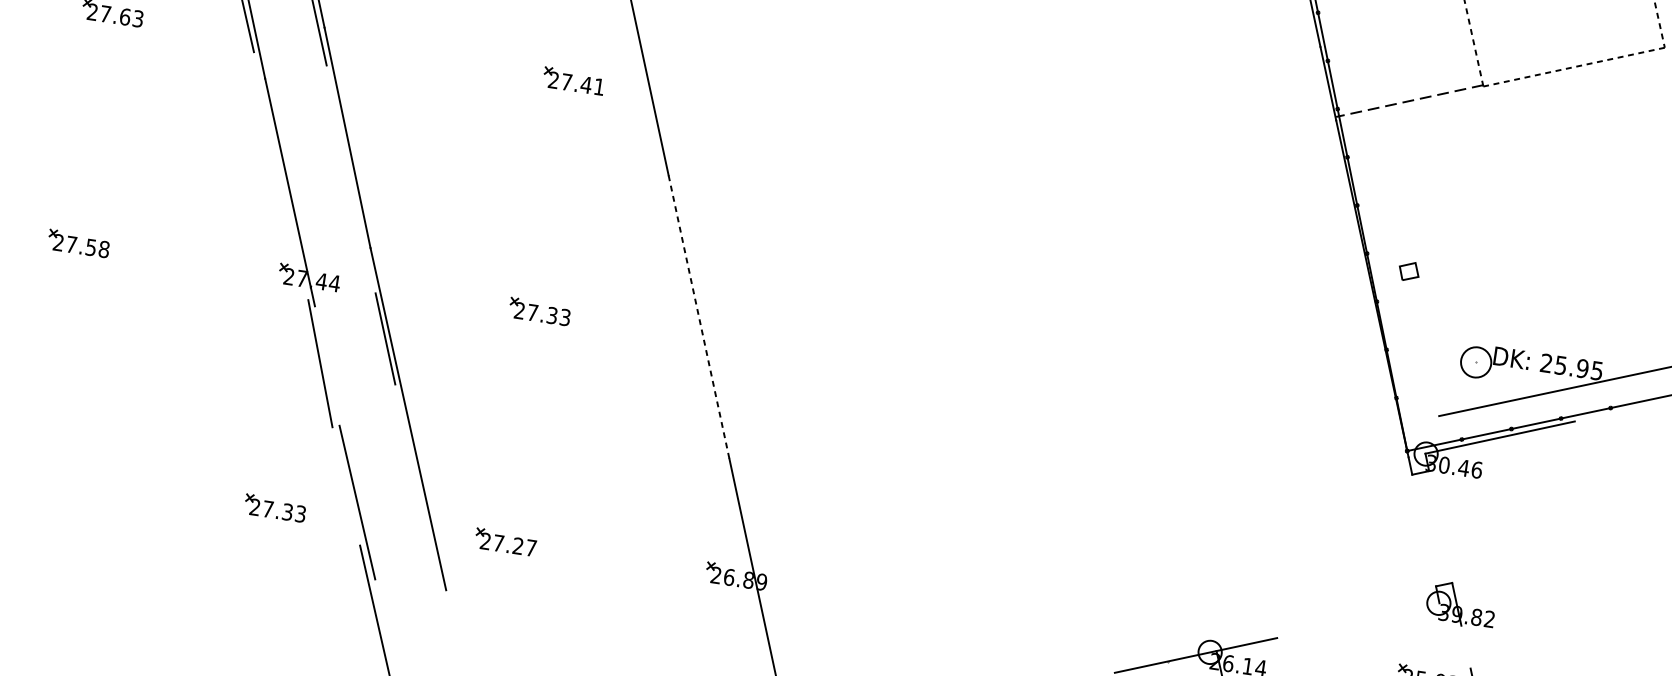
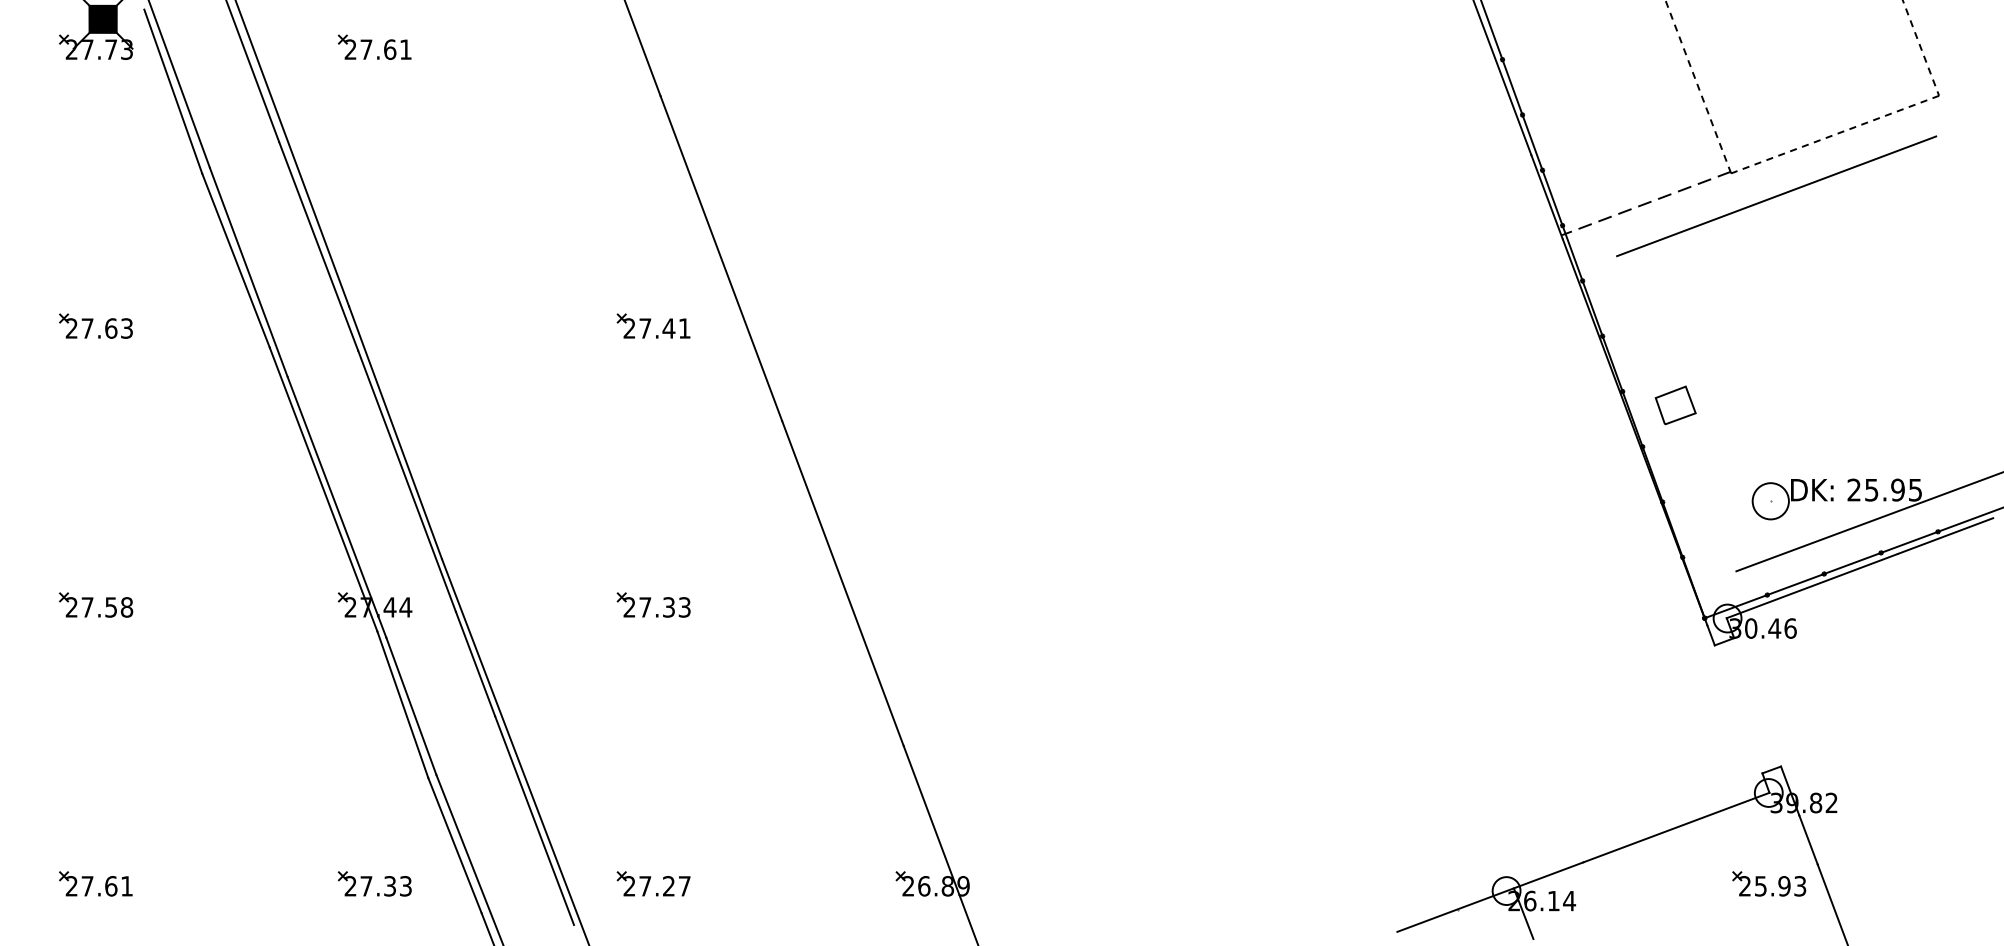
line: (1518, 111) -> (1776, 196), added
line: (281, 175) -> (323, 489), added
line: (350, 178) -> (406, 480), added
part: (1409, 271) -> (1675, 405), size x1.67
line: (699, 318) -> (843, 584), dashed -> solid
line: (327, 365) -> (411, 705), added
line: (1616, 412) -> (1945, 535), added
part: (44, 473) -> (95, 883), added
line: (415, 475) -> (534, 820), added
line: (345, 486) -> (454, 845), added
line: (1358, 620) -> (1676, 827), added
line: (1466, 646) -> (1808, 839), added

